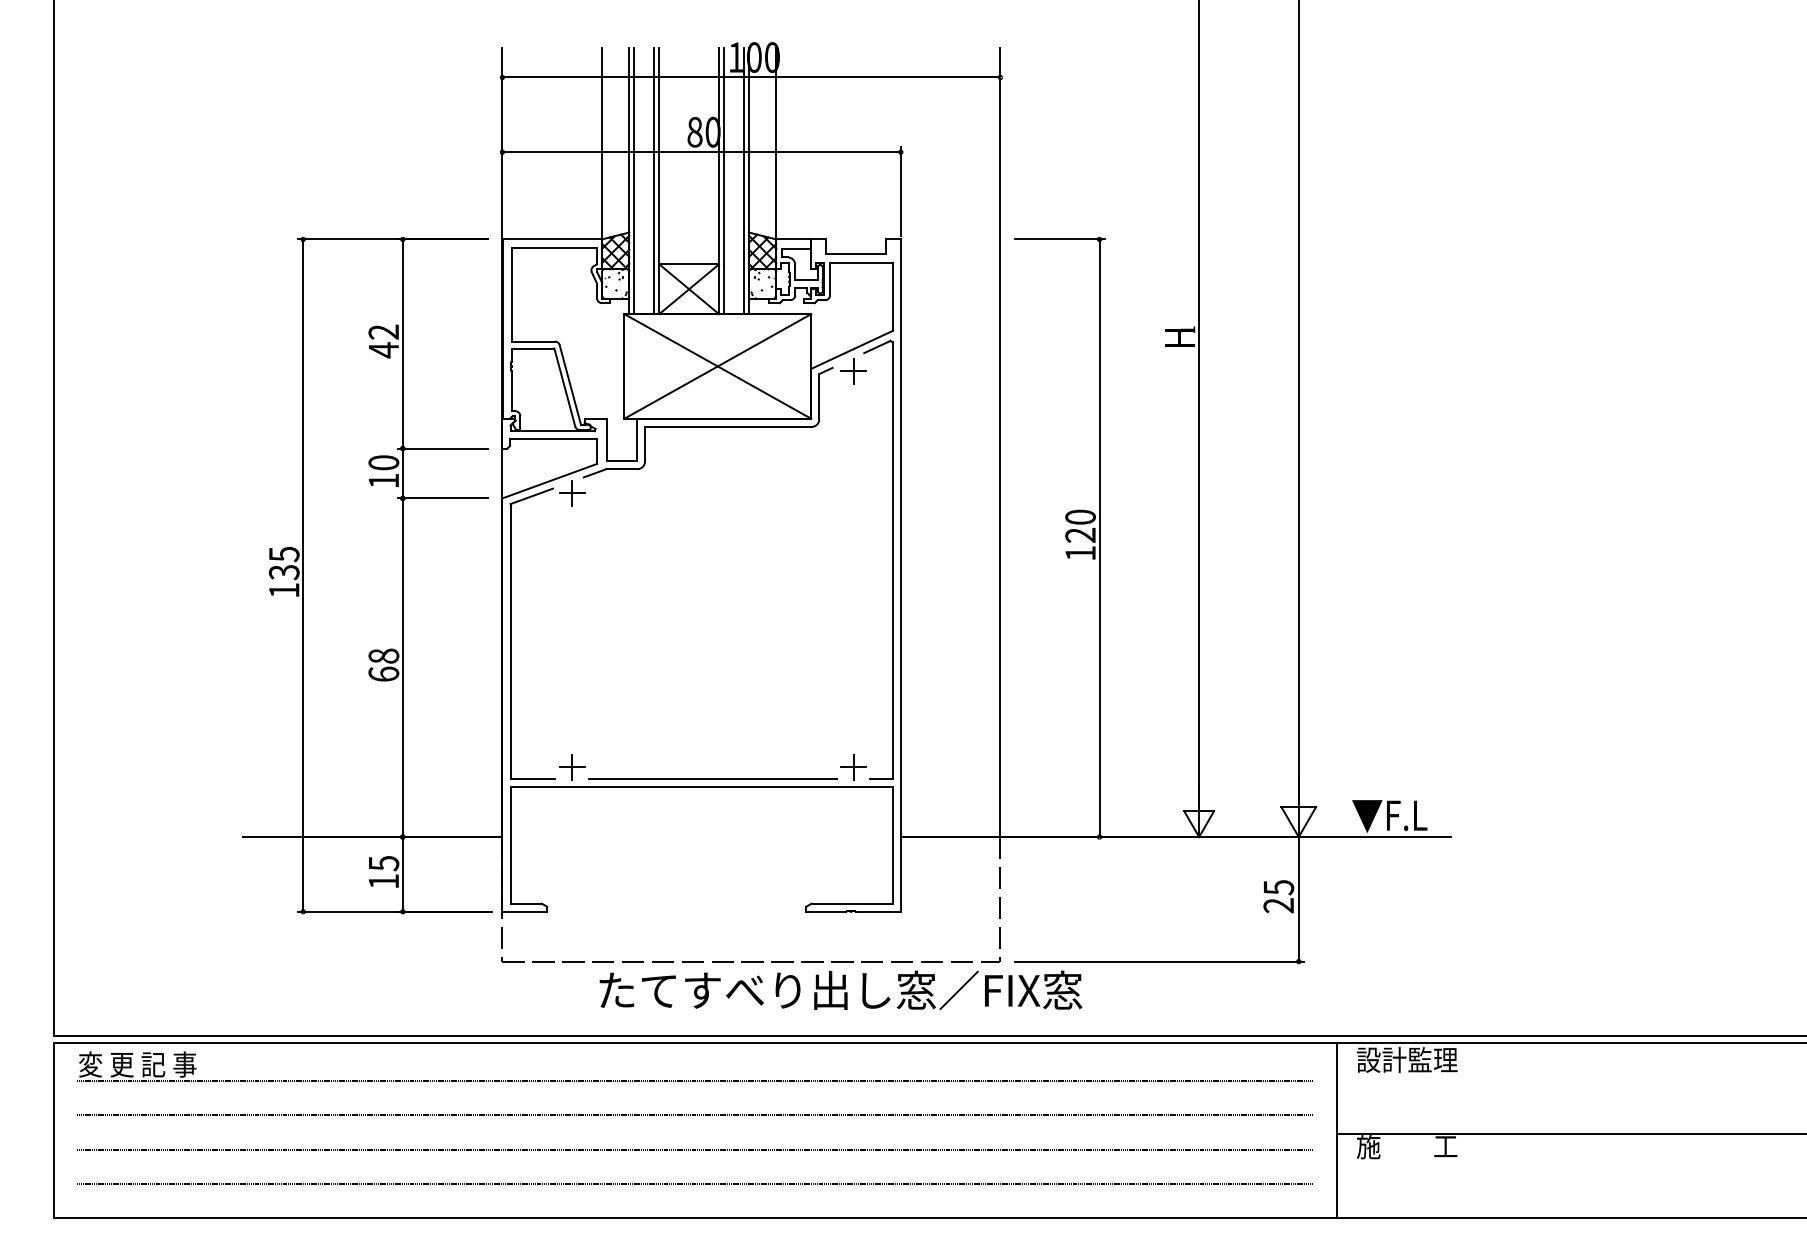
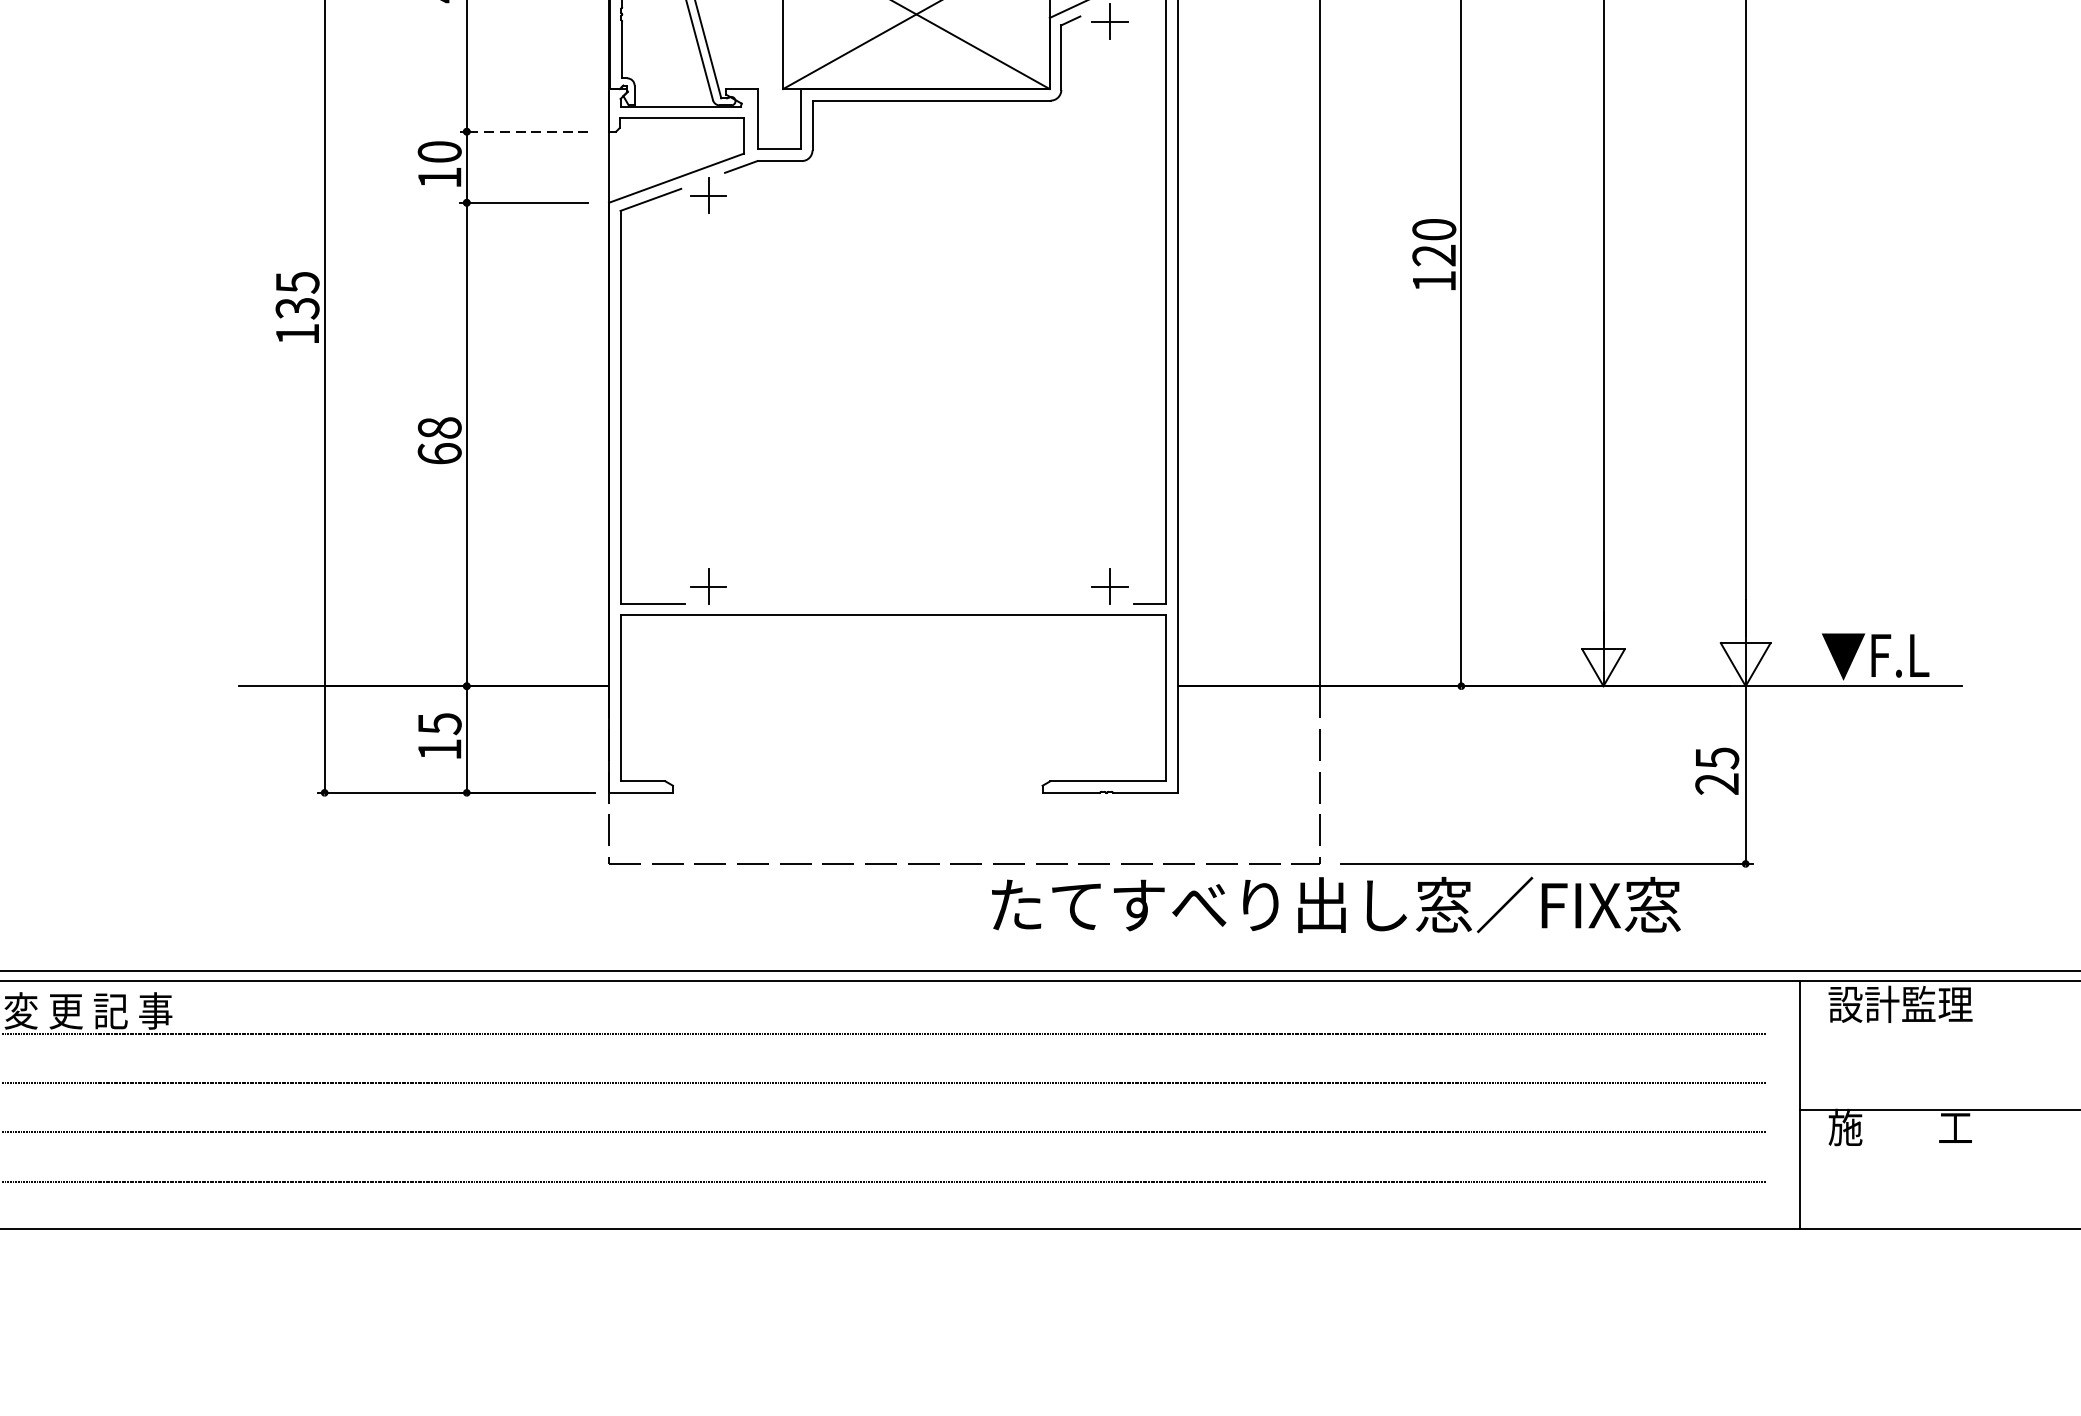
line: (442, 448) -> (523, 131), solid -> dashed
line: (712, 779) -> (908, 604), removed
text: (840, 989) -> (1335, 903), moved

